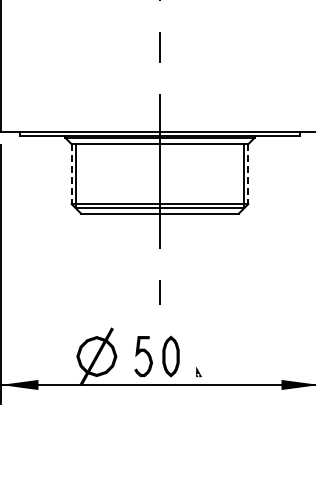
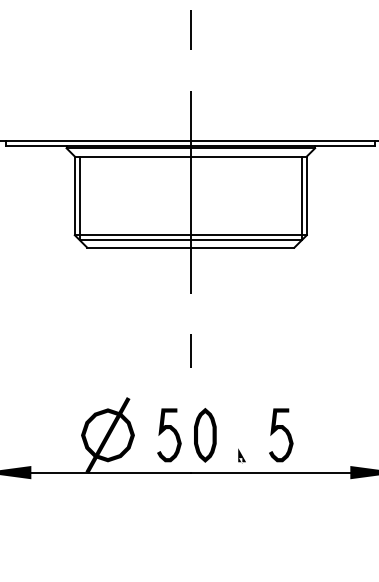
line: (71, 174) -> (74, 196), dashed -> solid
line: (248, 174) -> (306, 196), dashed -> solid
curve: (230, 353) -> (283, 431), added

